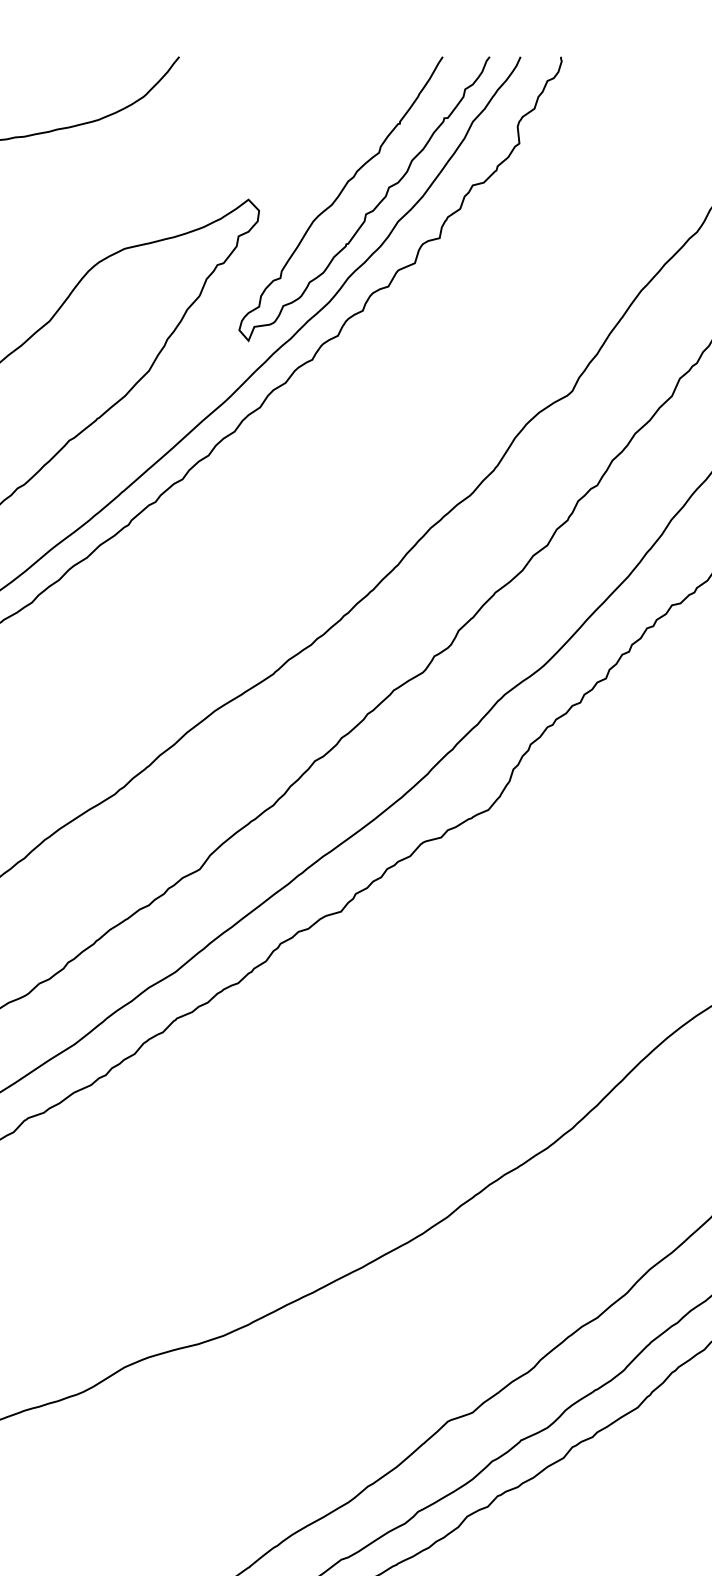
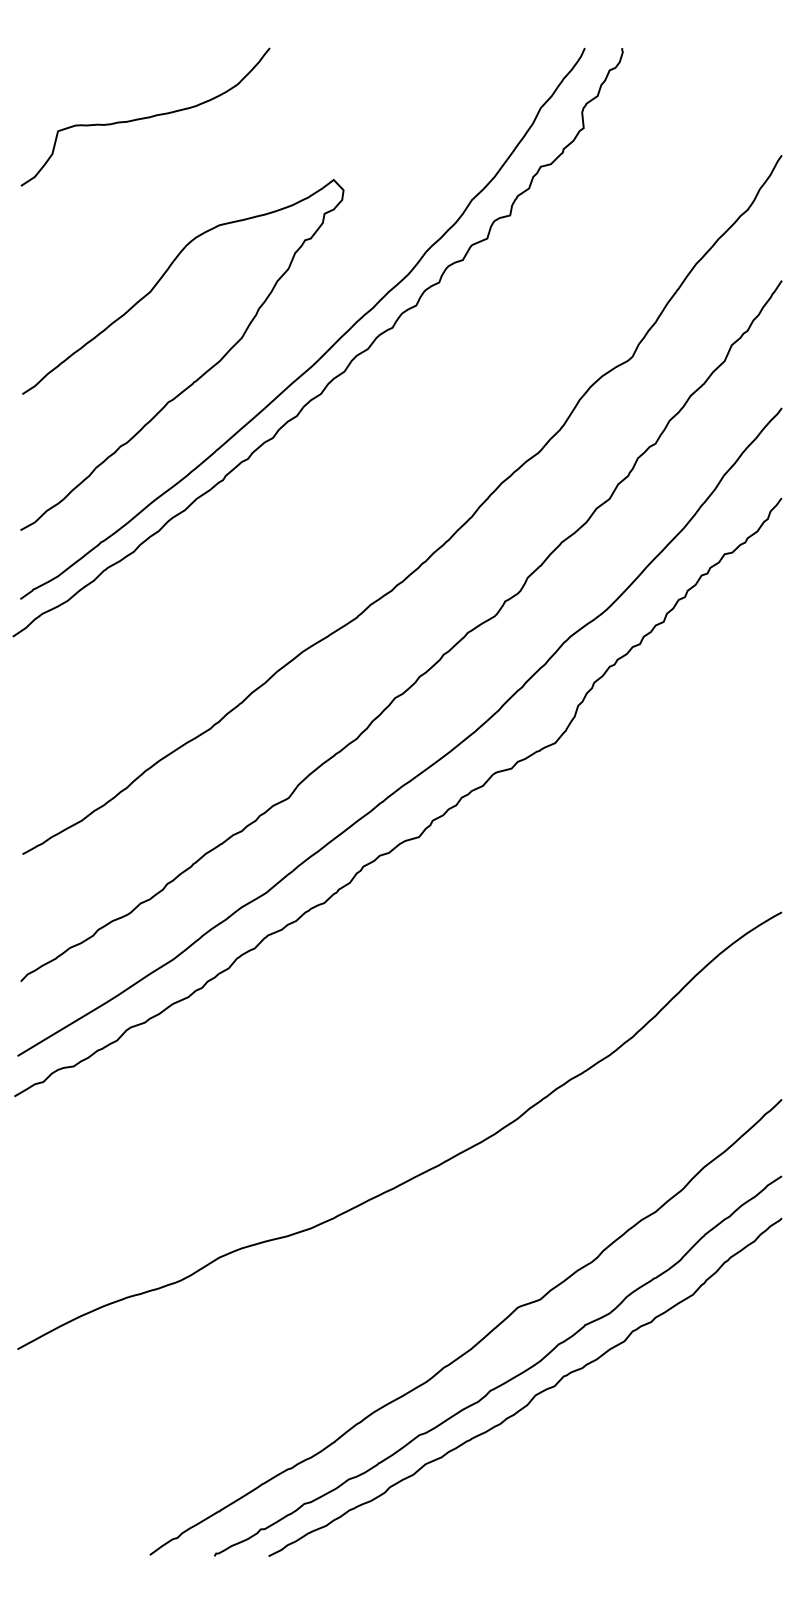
curve: (373, 207) -> (449, 187), removed

